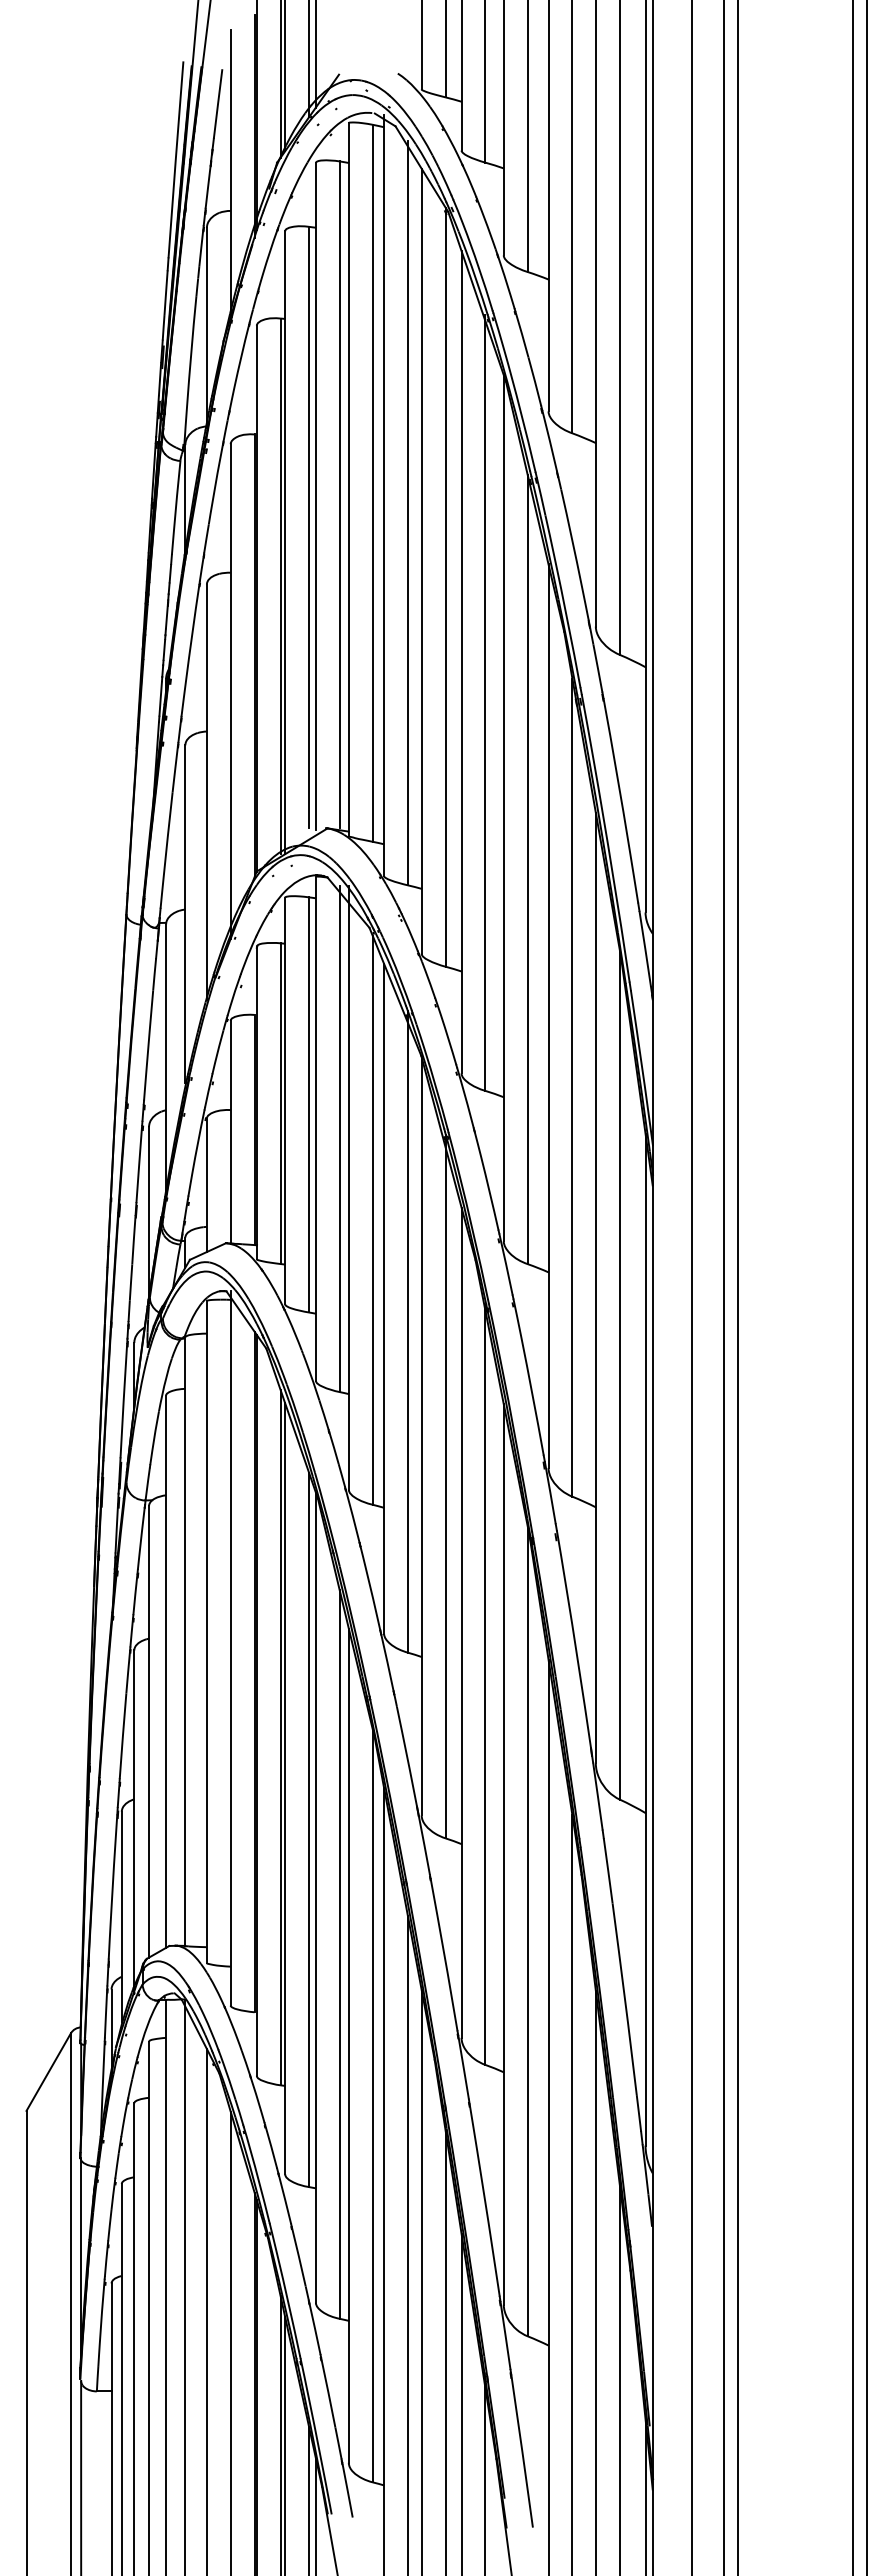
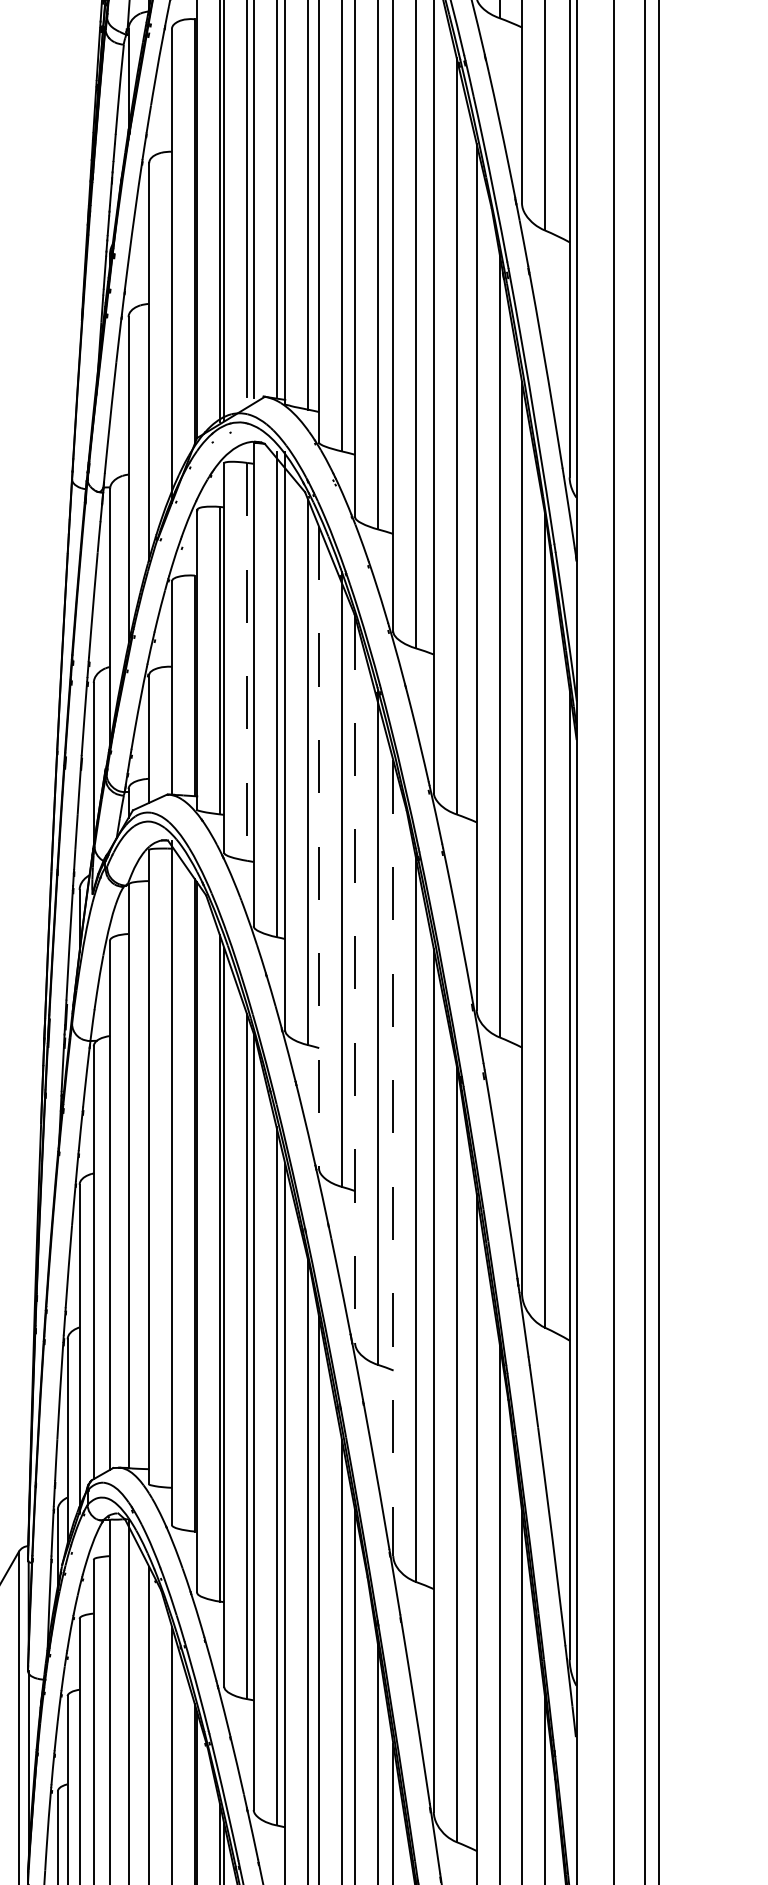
line: (309, 1104) -> (247, 661), solid -> dashed
line: (384, 1298) -> (319, 847), solid -> dashed
line: (421, 1436) -> (354, 979), solid -> dashed
line: (461, 1623) -> (393, 1158), solid -> dashed

